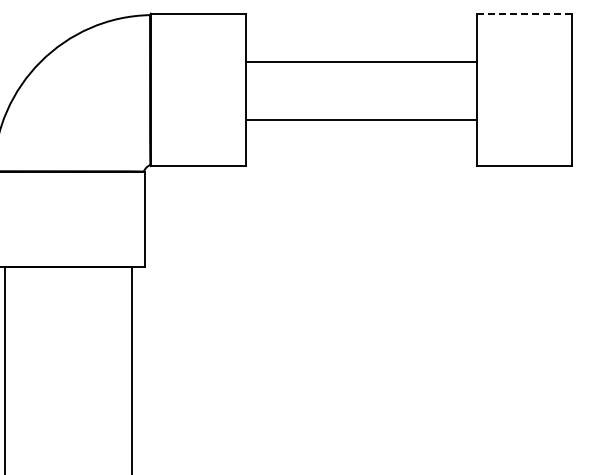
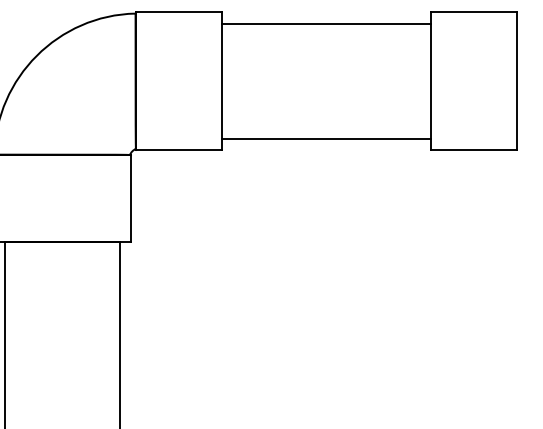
line: (524, 13) -> (473, 12), dashed -> solid
line: (361, 62) -> (326, 23), moved
line: (361, 119) -> (326, 138), moved

